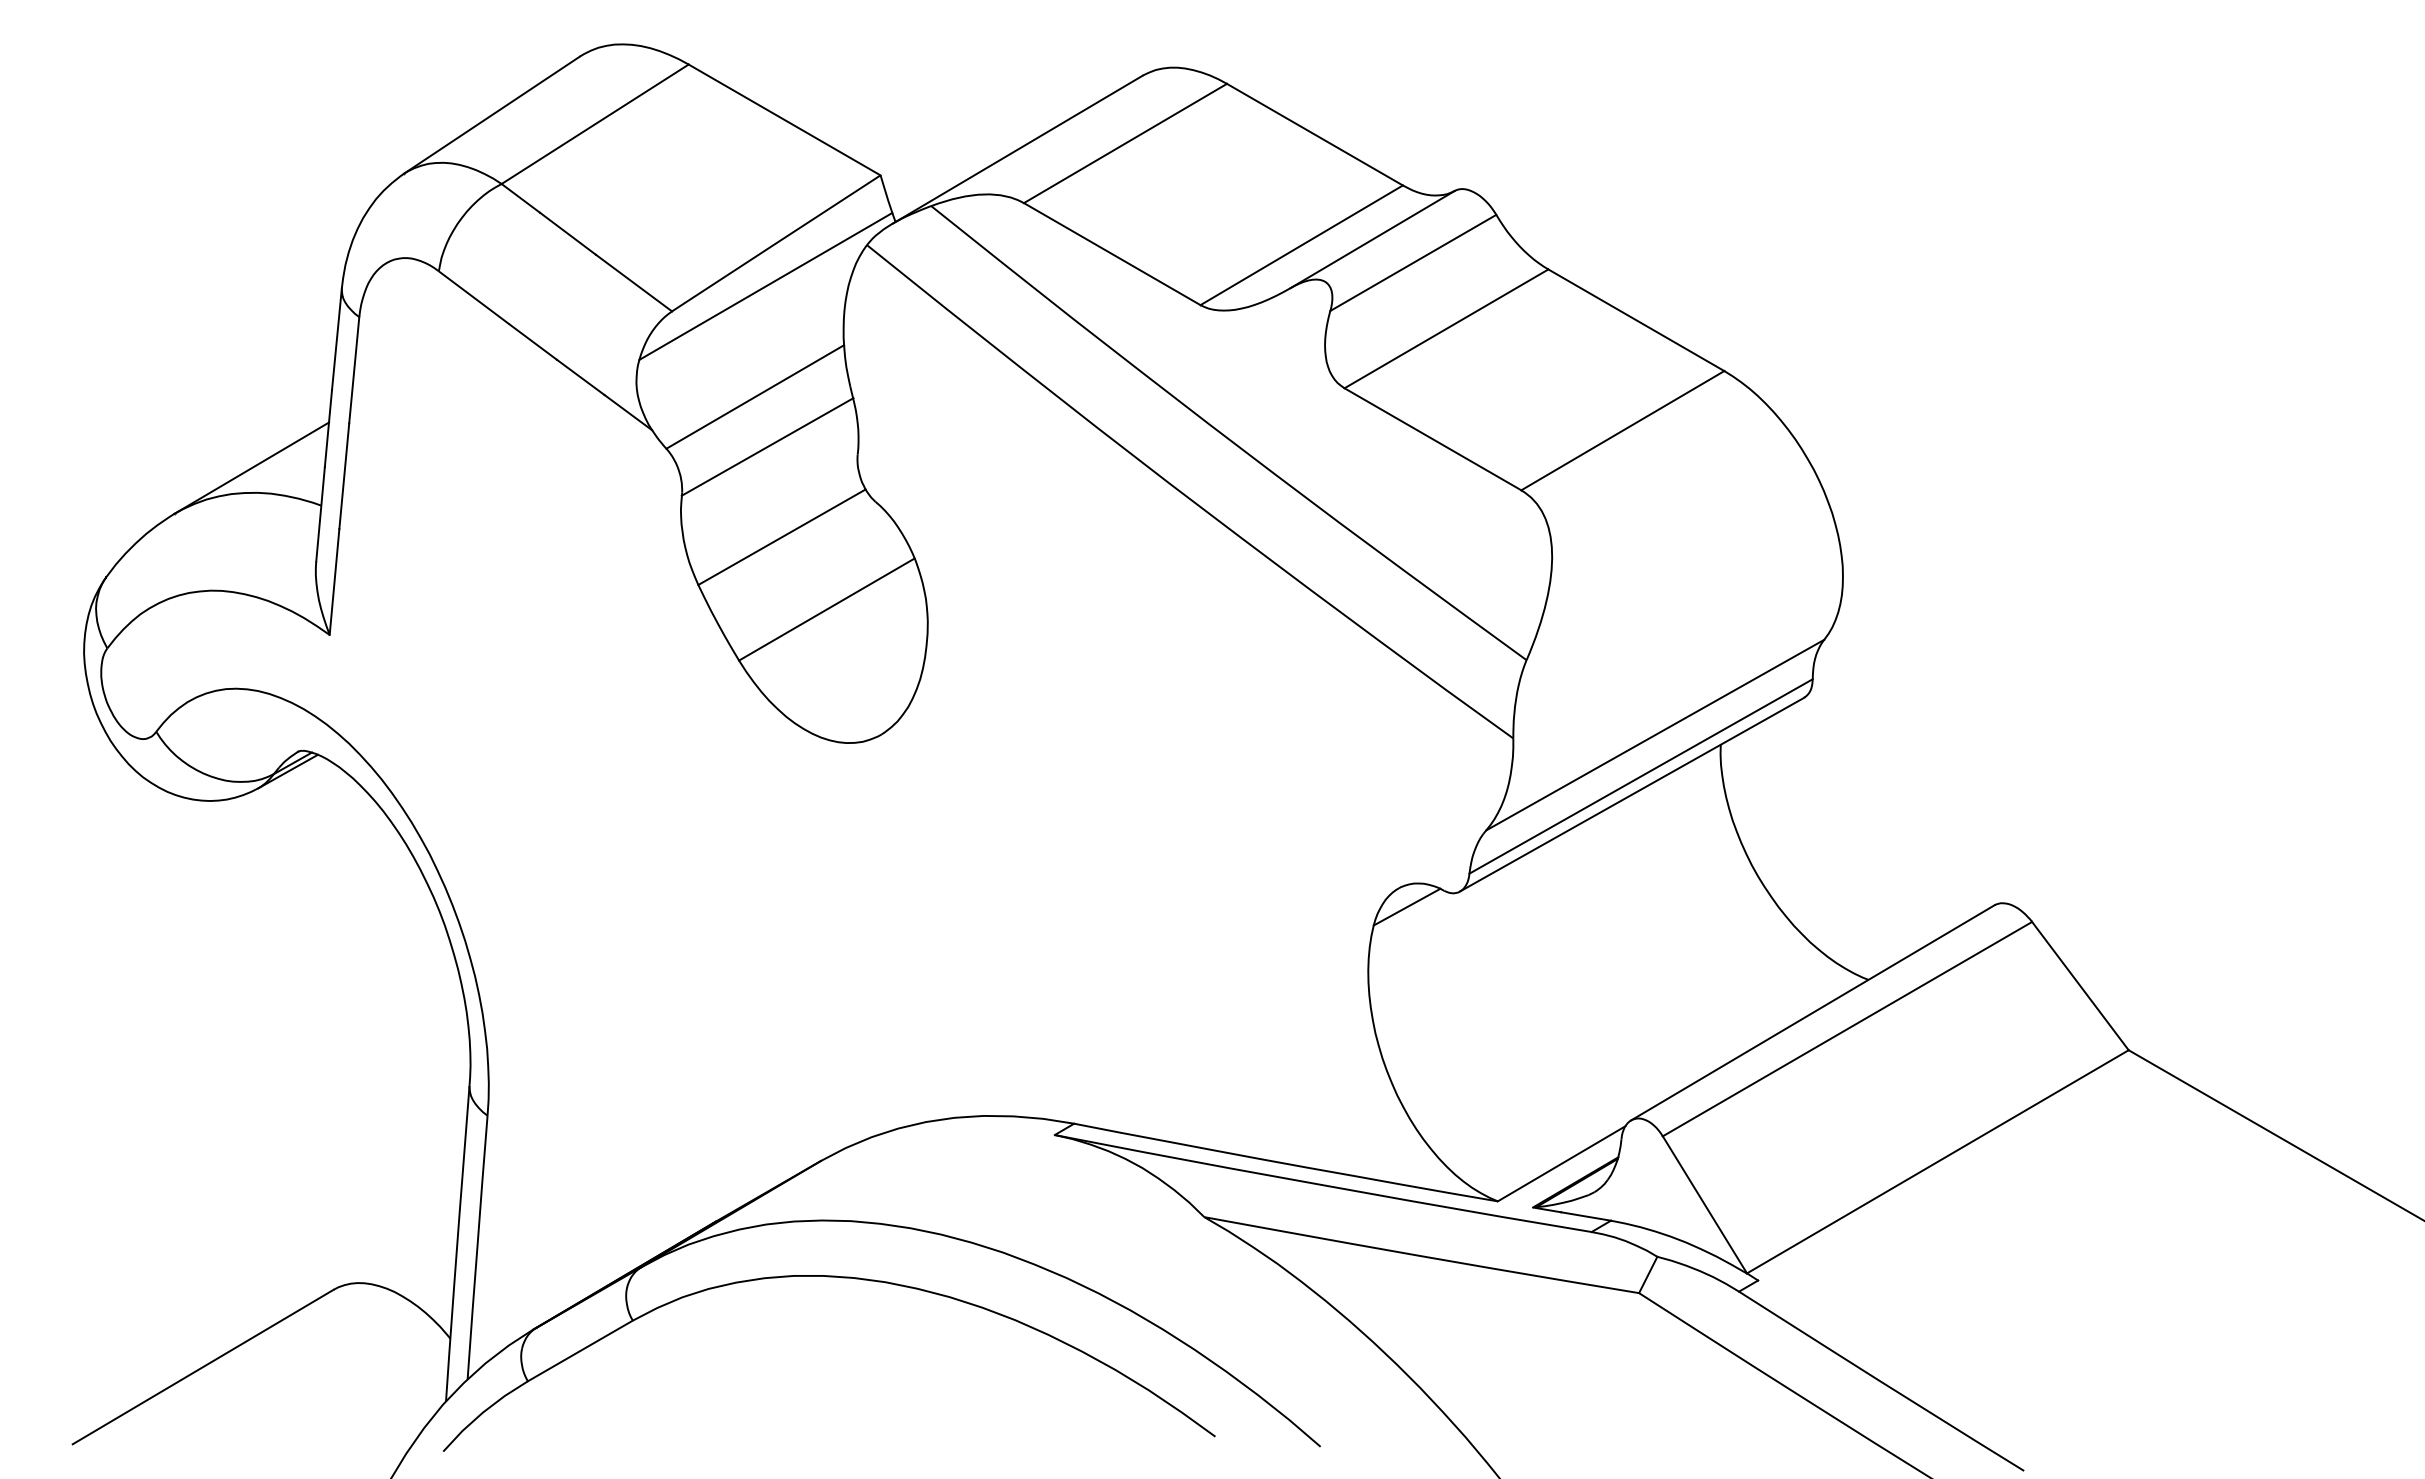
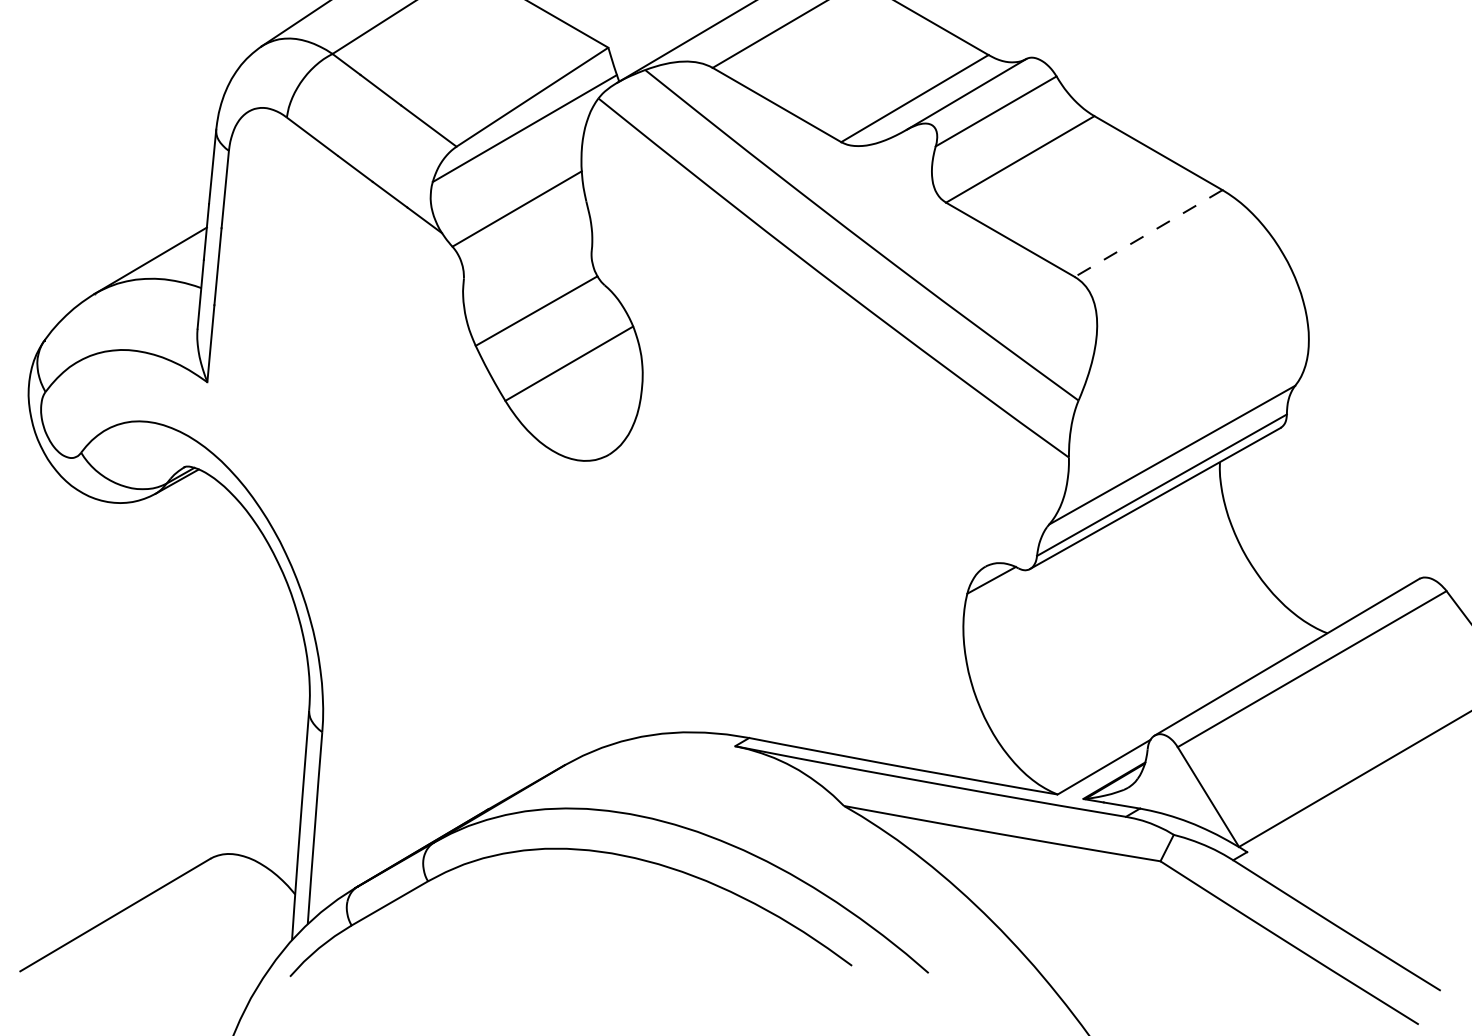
line: (1622, 430) -> (1148, 233), solid -> dashed
line: (767, 446) -> (526, 245), removed

